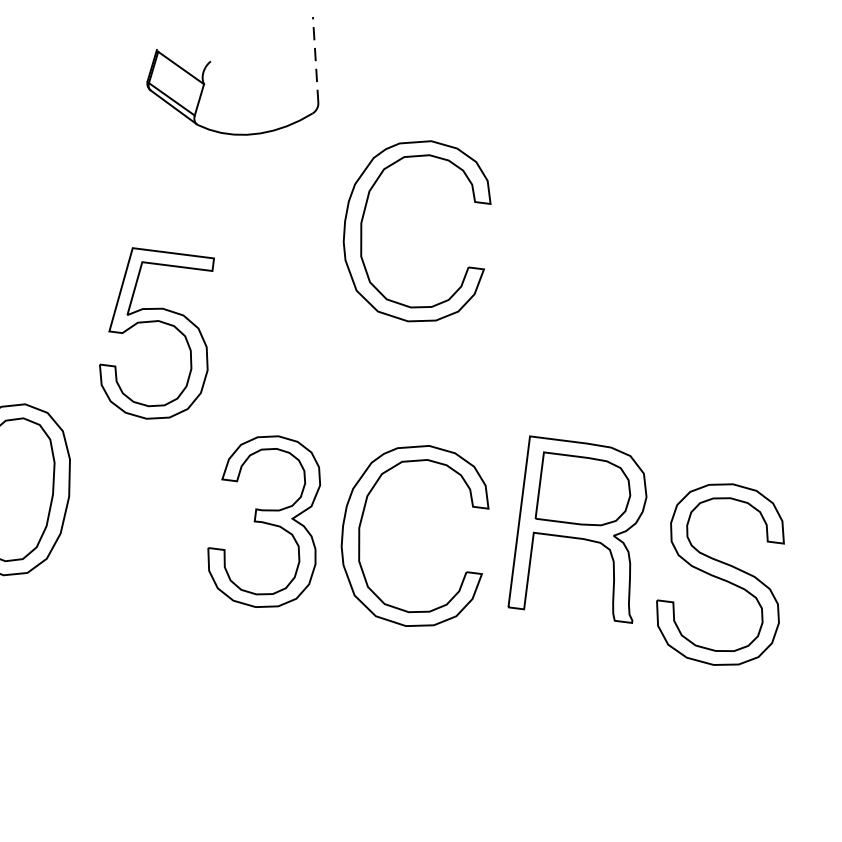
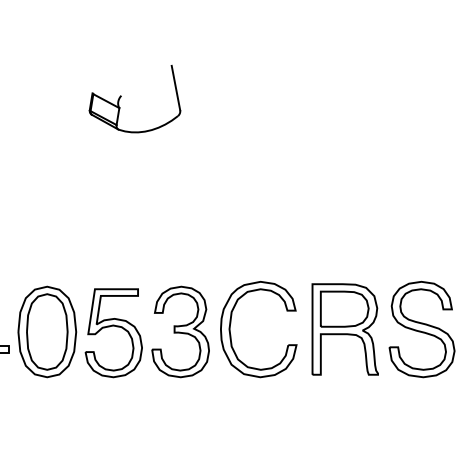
line: (314, 60) -> (175, 88), dashed -> solid
part: (363, 233) -> (212, 175), removed
part: (164, 325) -> (116, 327), moved
part: (579, 529) -> (344, 329), moved

